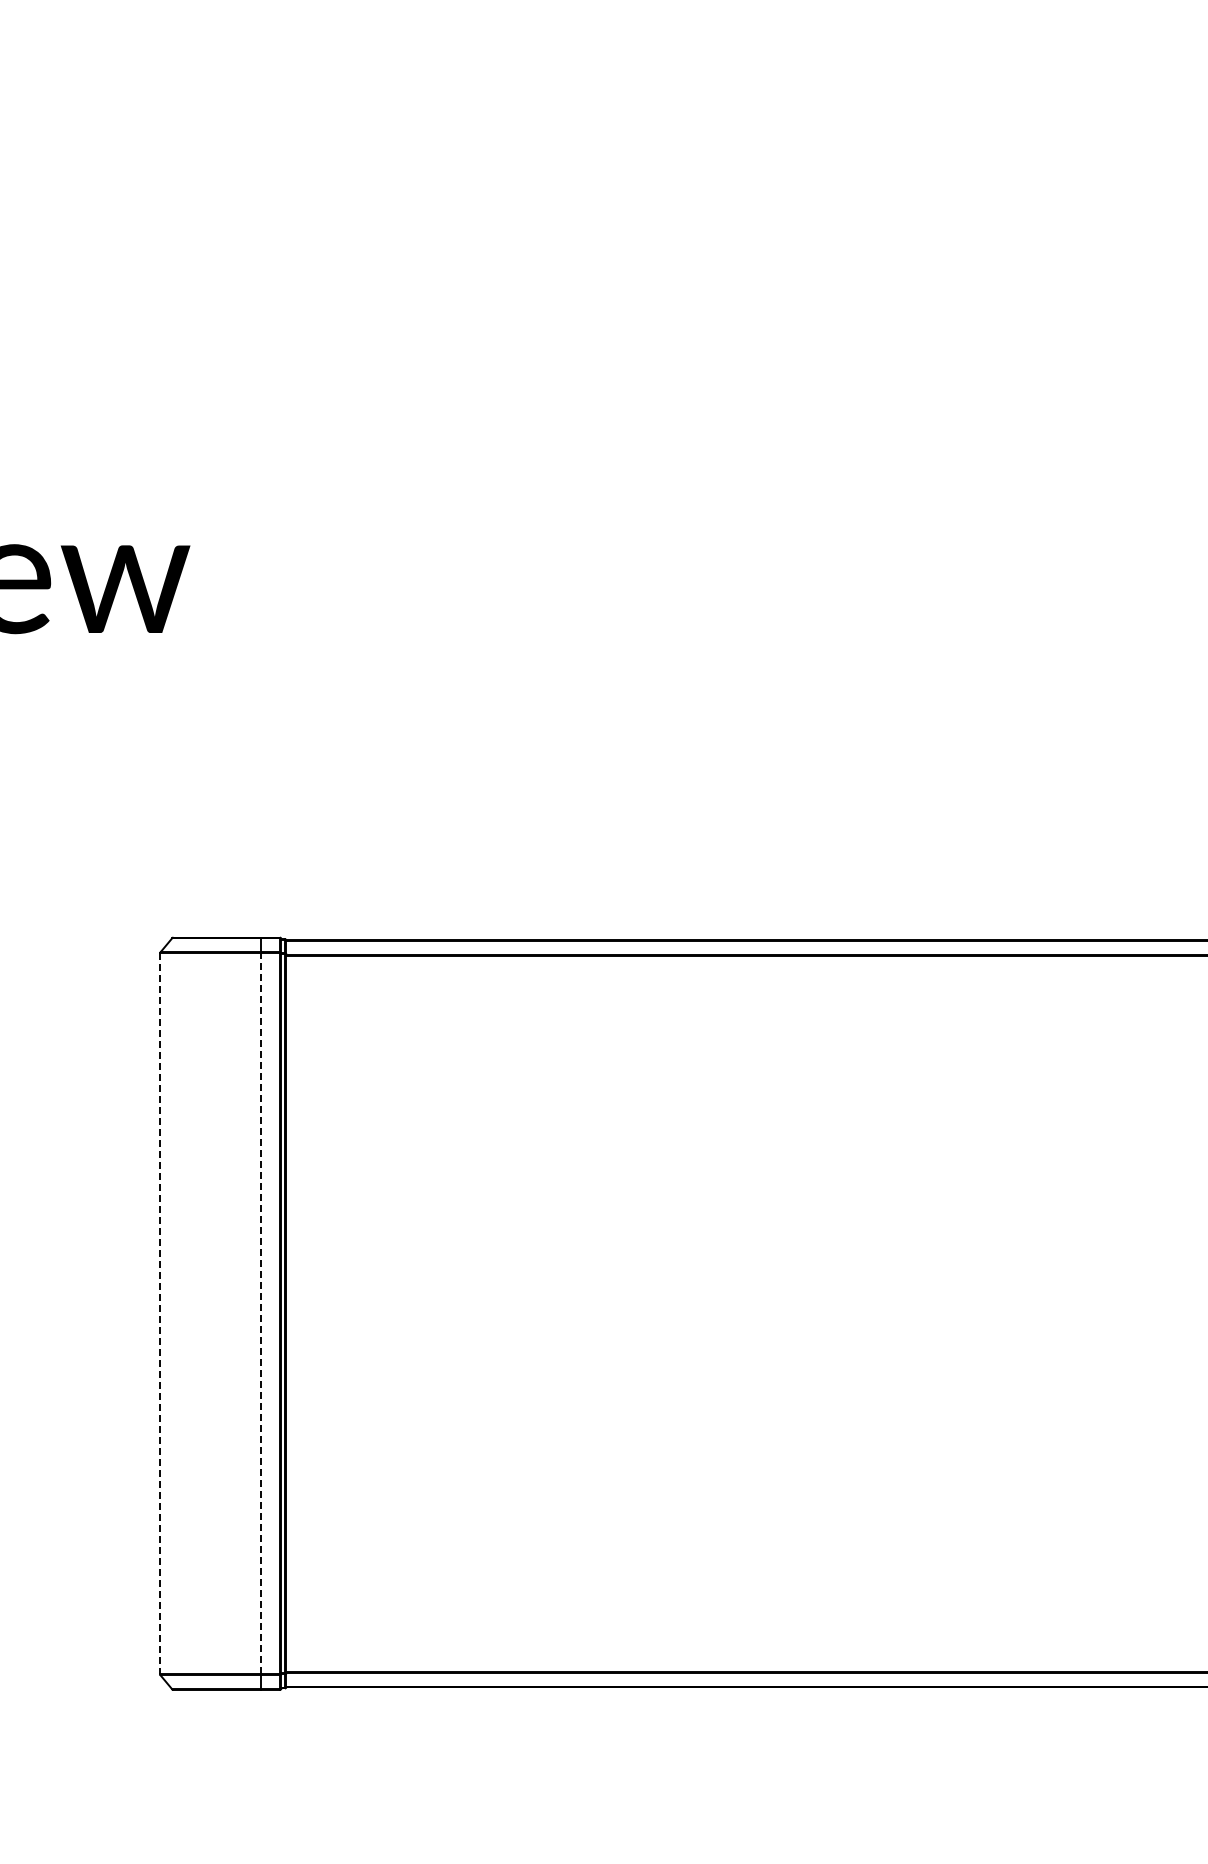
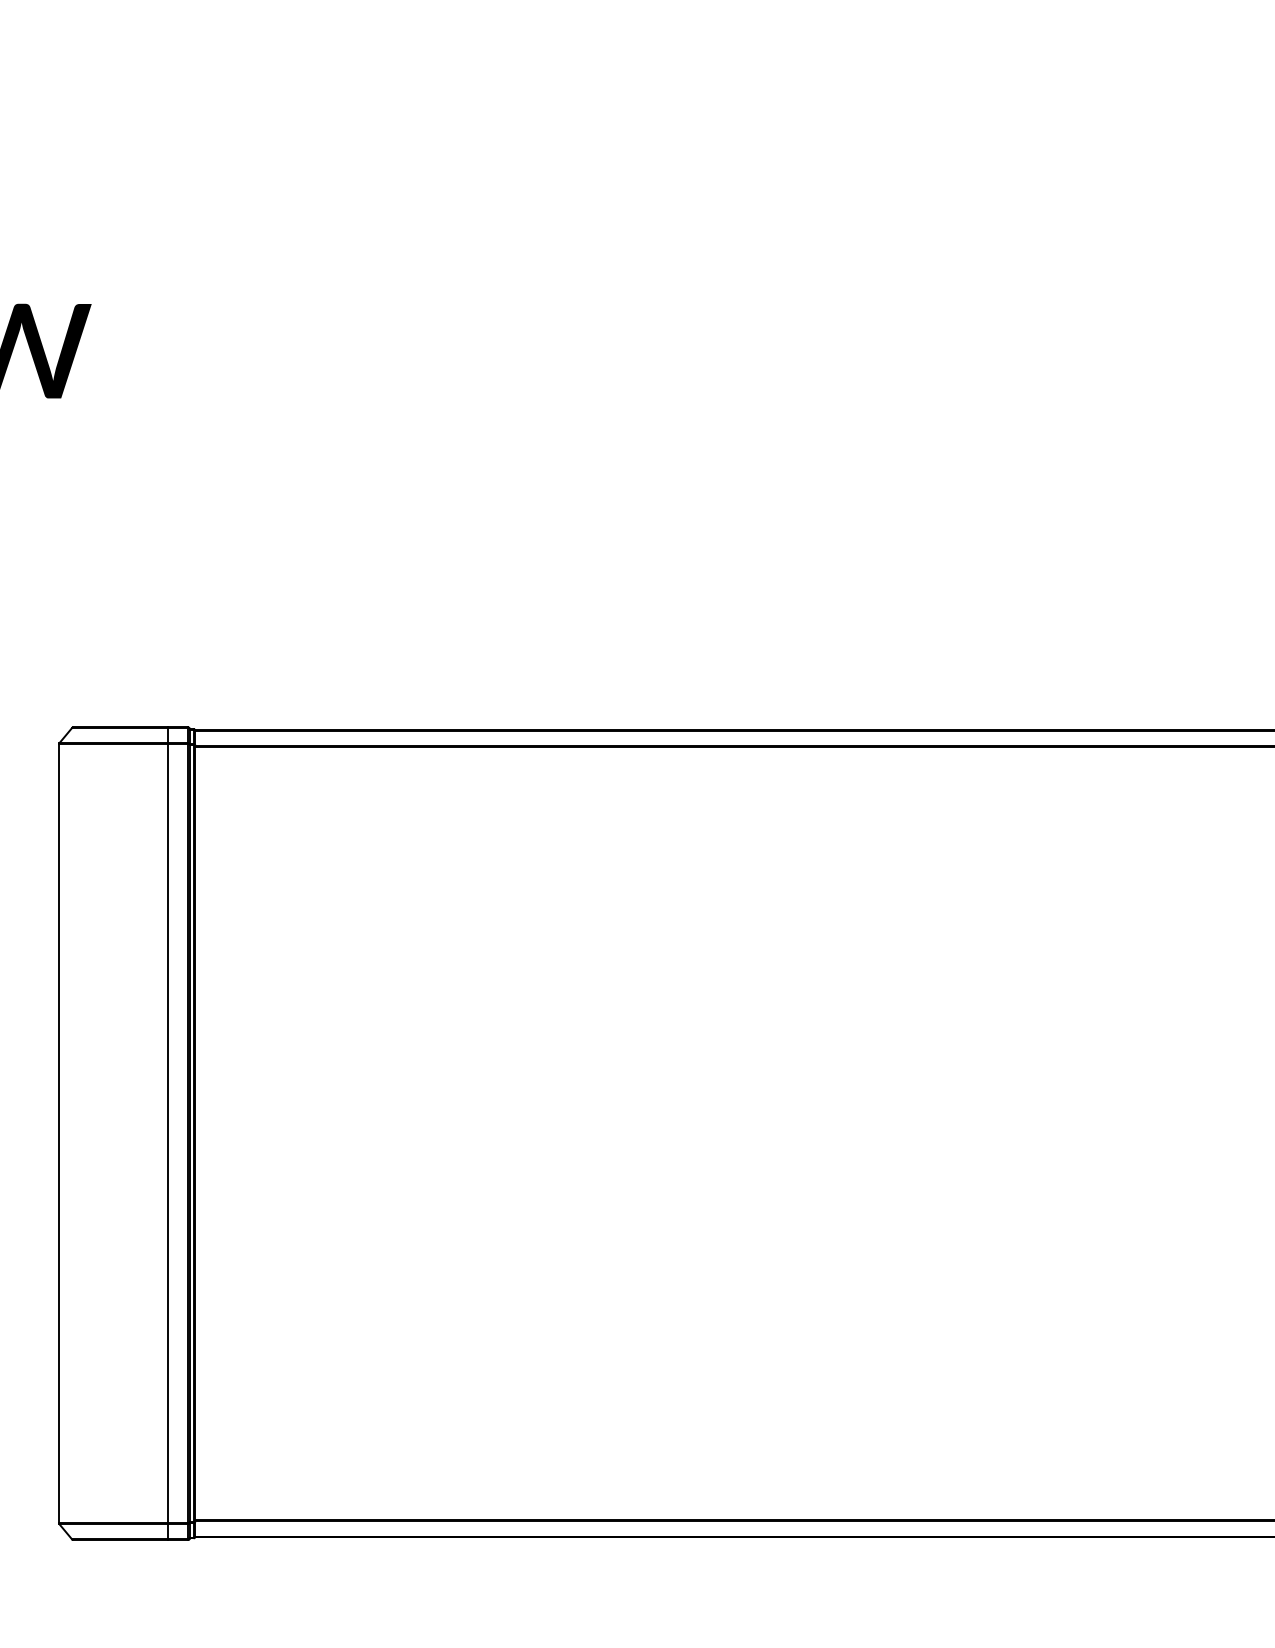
line: (261, 1313) -> (168, 1133), dashed -> solid
line: (160, 1314) -> (59, 1134), dashed -> solid

